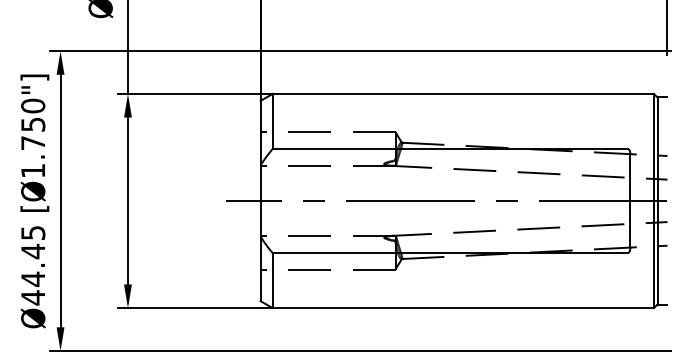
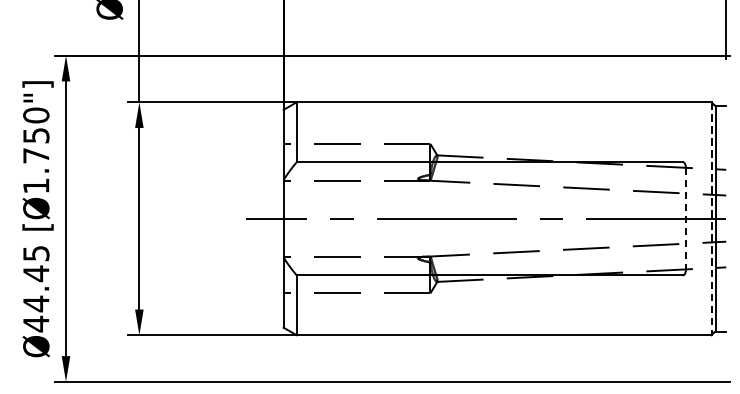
line: (630, 201) -> (686, 219), solid -> dashed
line: (653, 201) -> (711, 219), solid -> dashed

